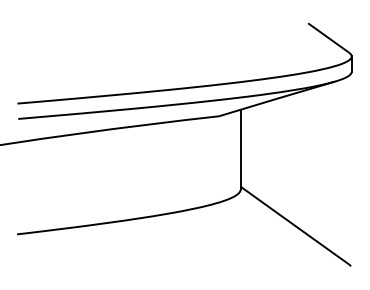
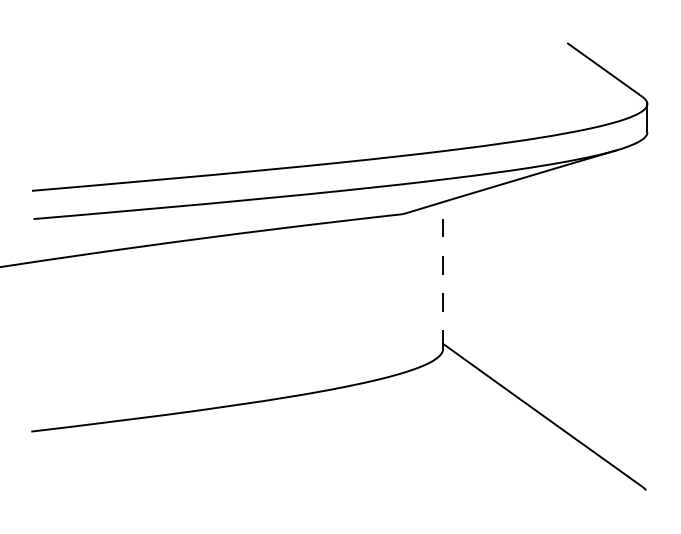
line: (240, 149) -> (442, 275), solid -> dashed

